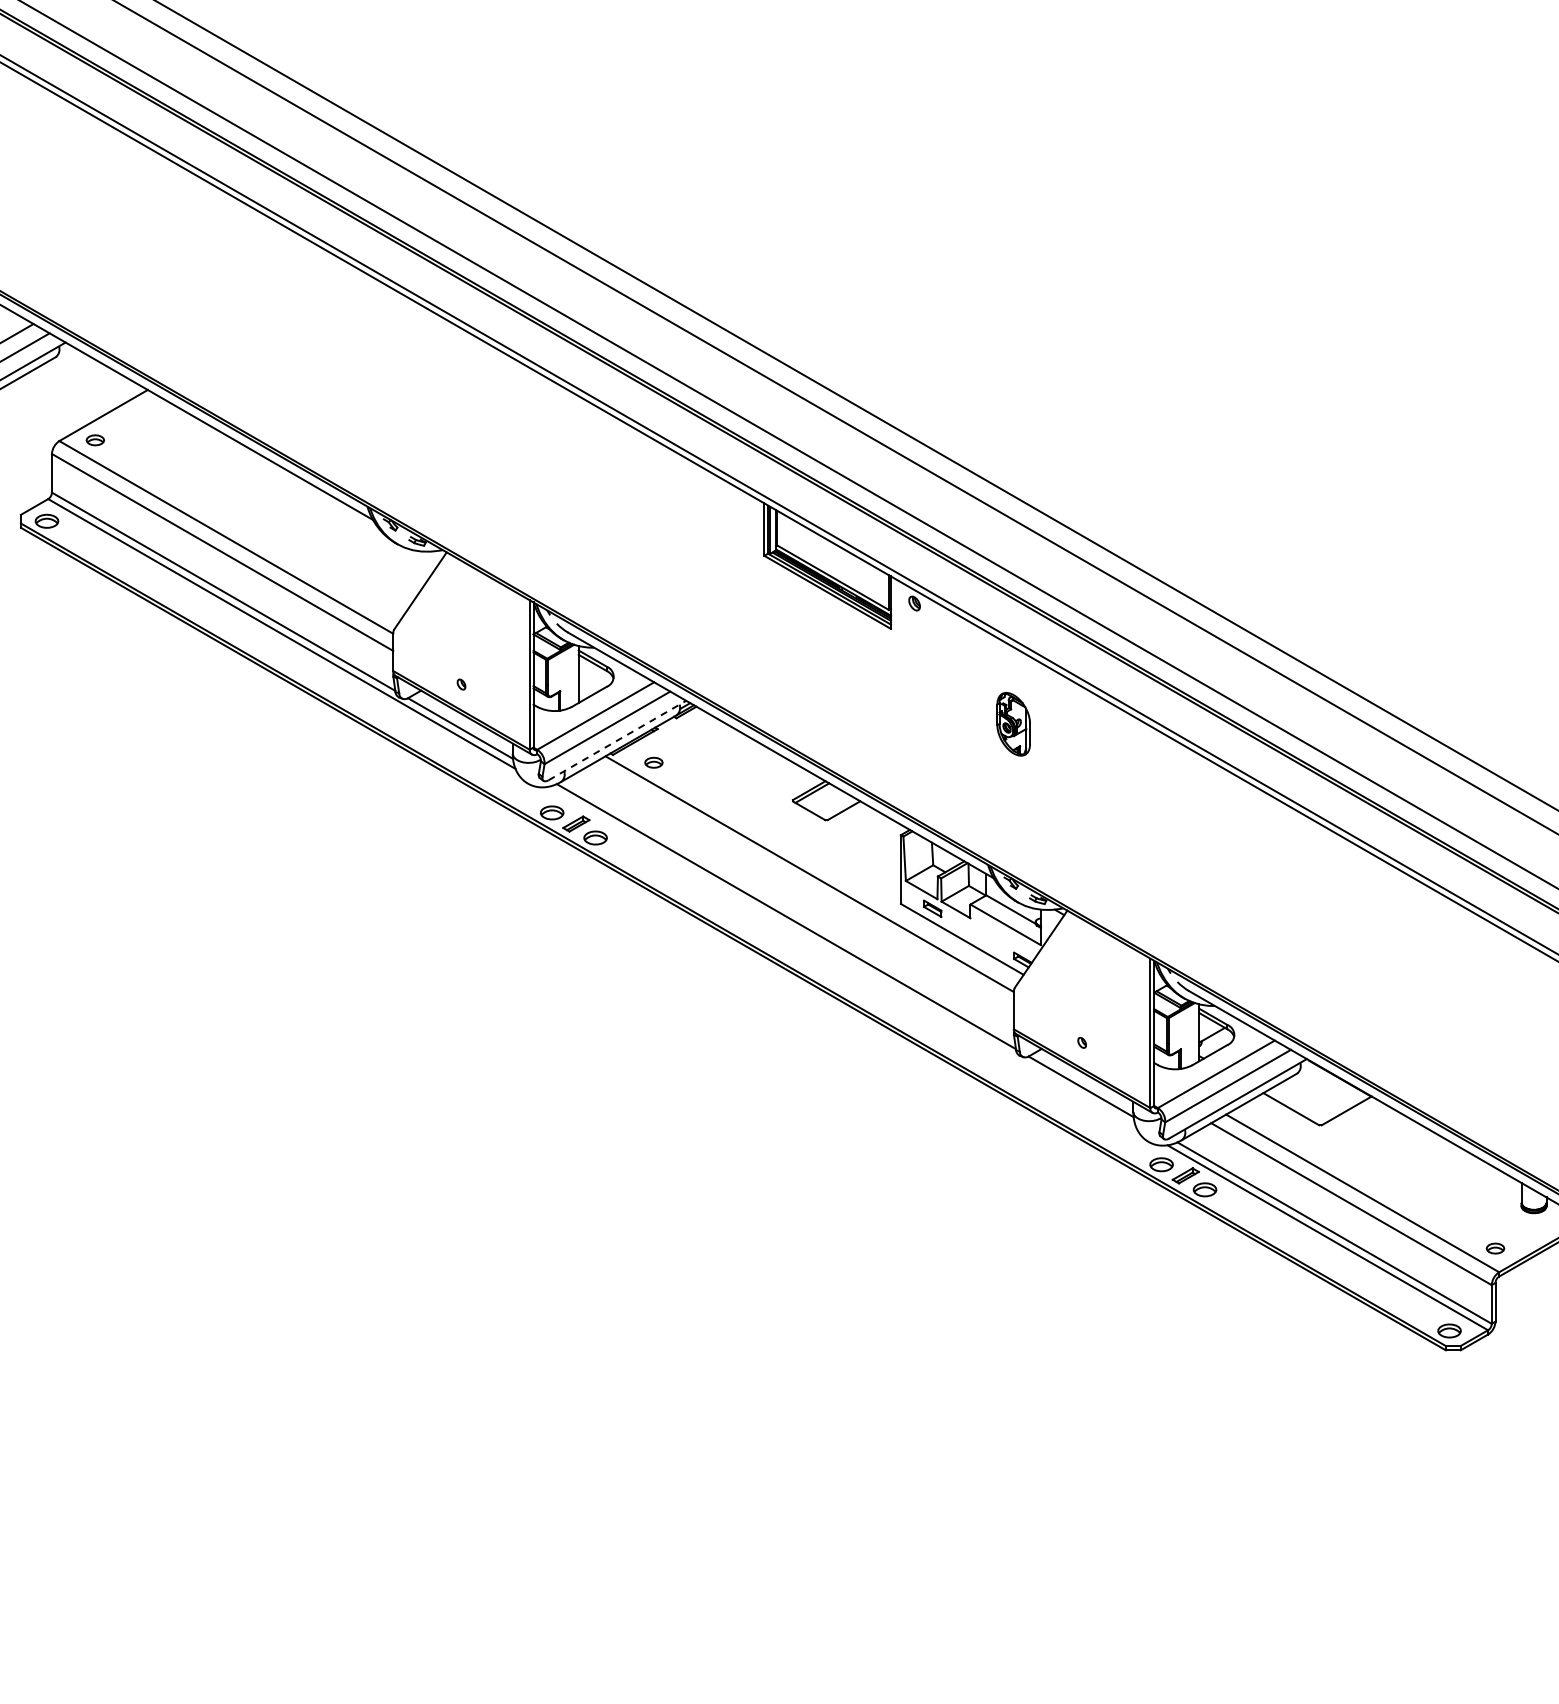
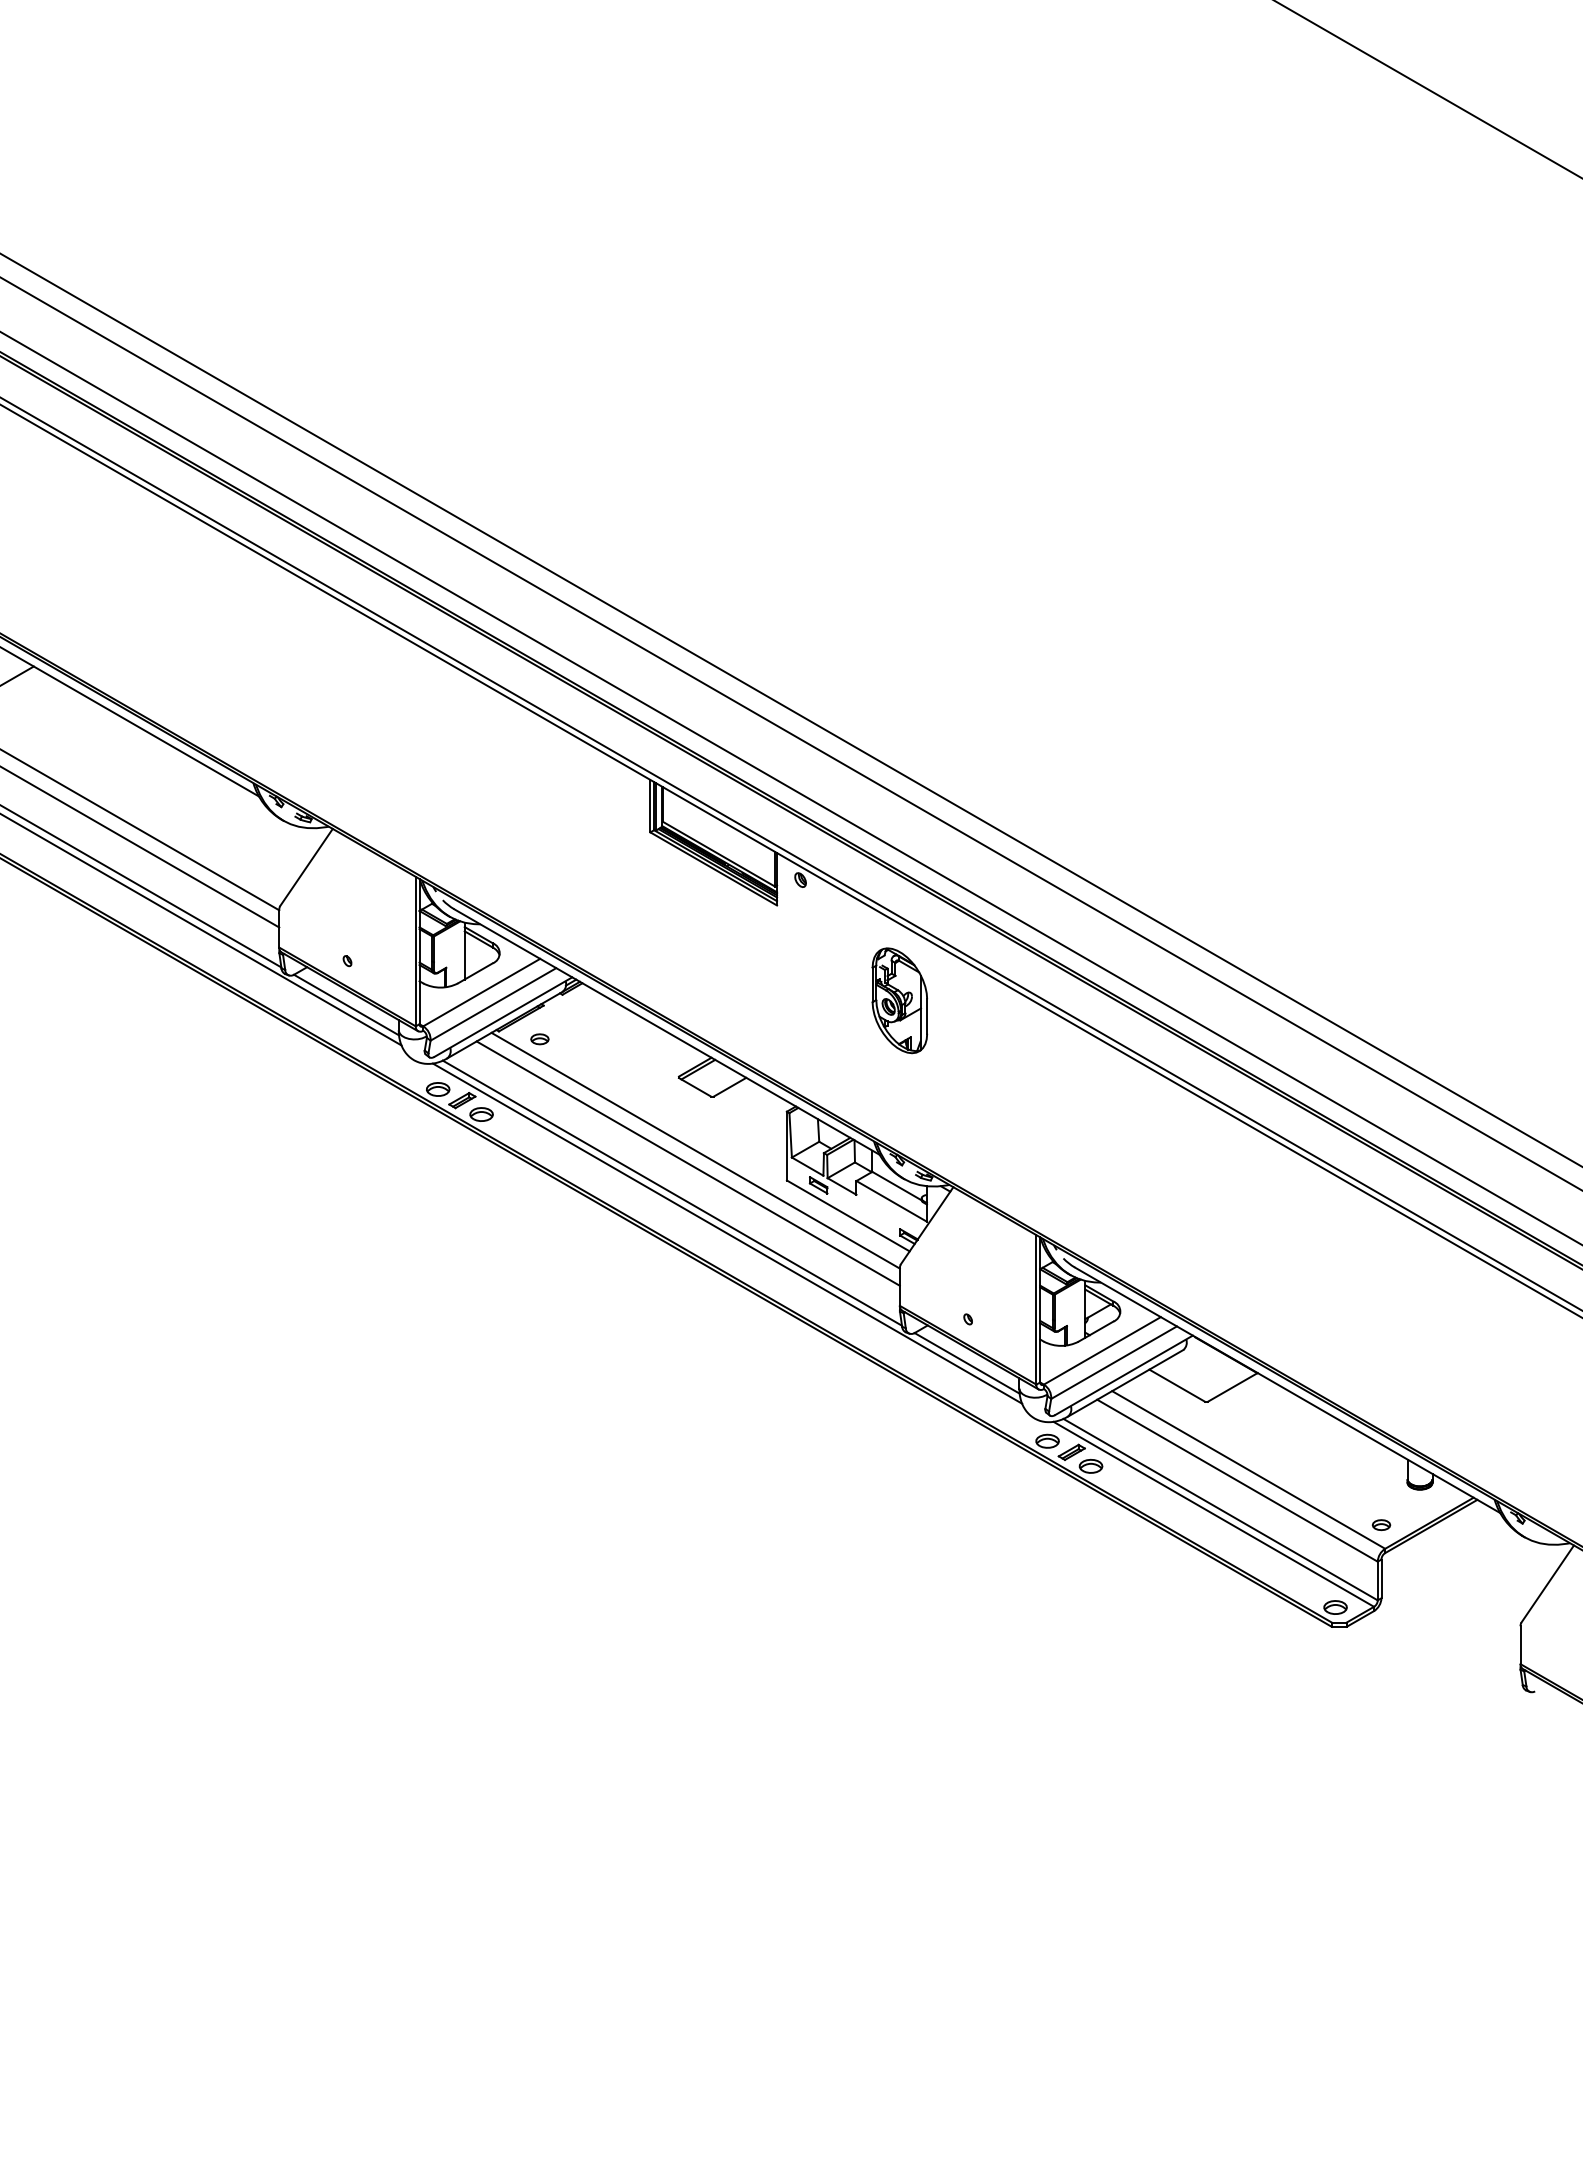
part: (1013, 723) -> (899, 1000), size x1.67
line: (617, 739) -> (503, 1016), dashed -> solid
line: (801, 886) -> (687, 1163), added
line: (841, 956) -> (727, 1233), added

